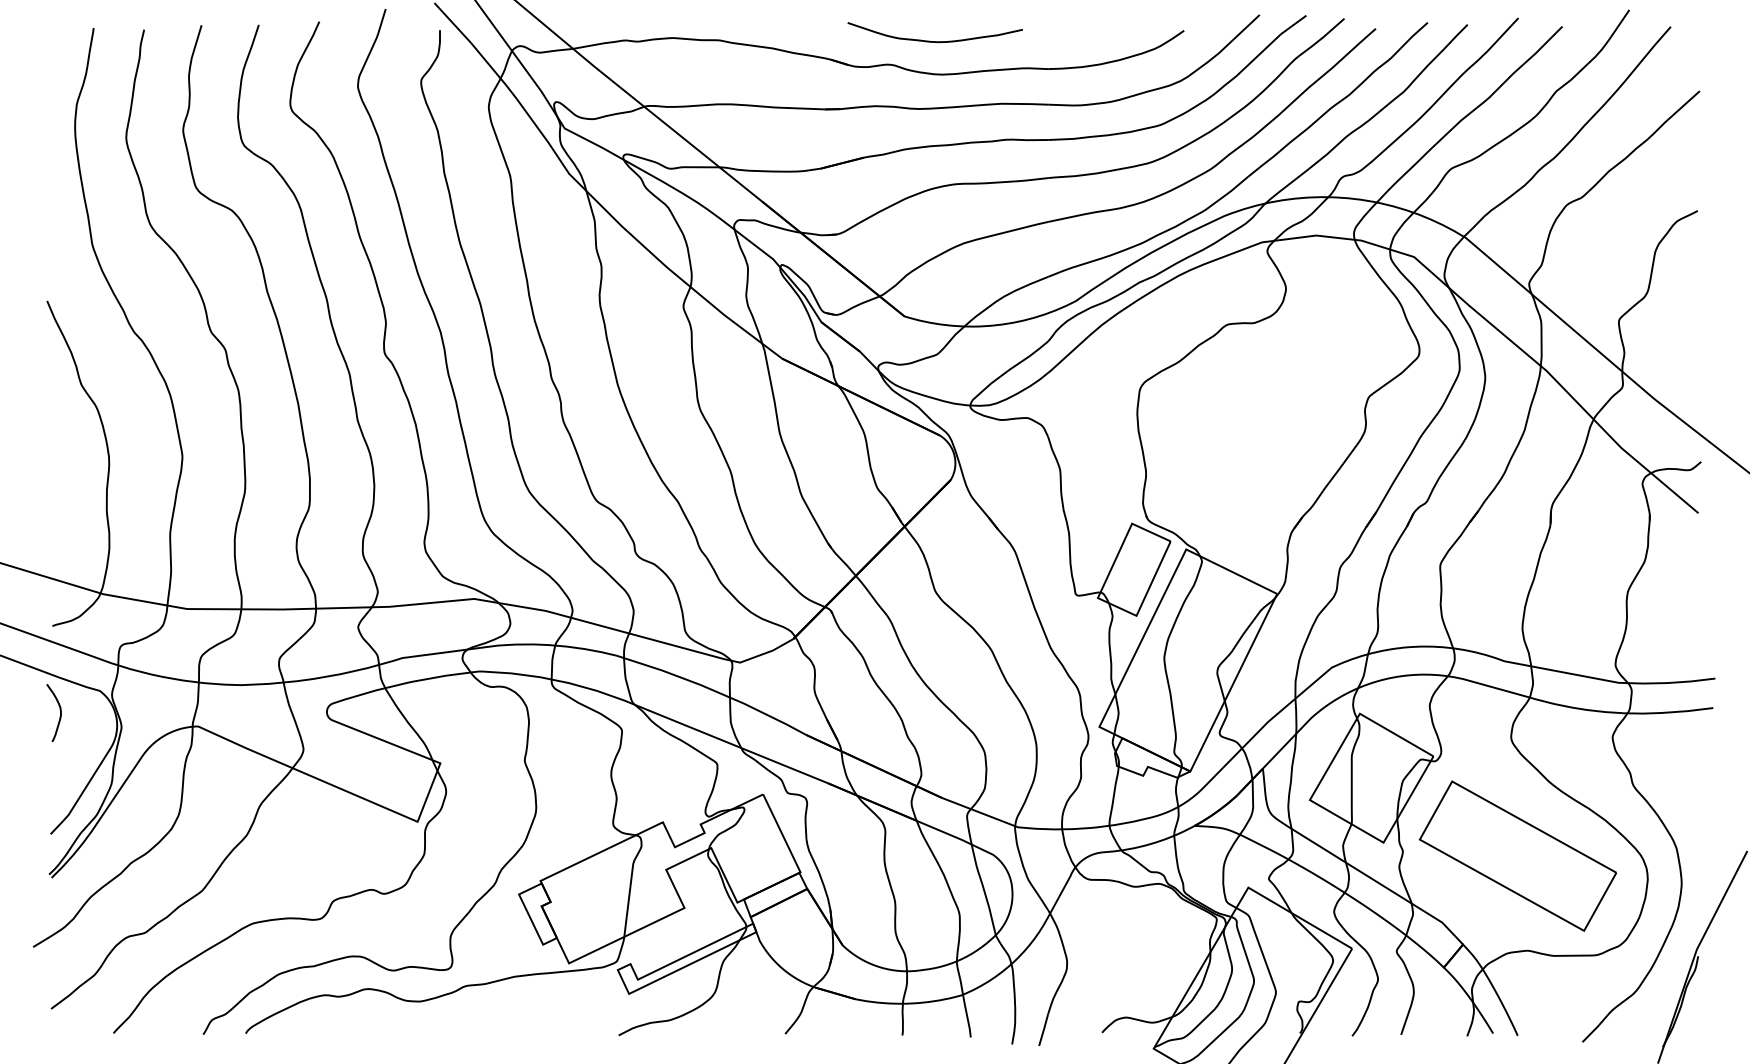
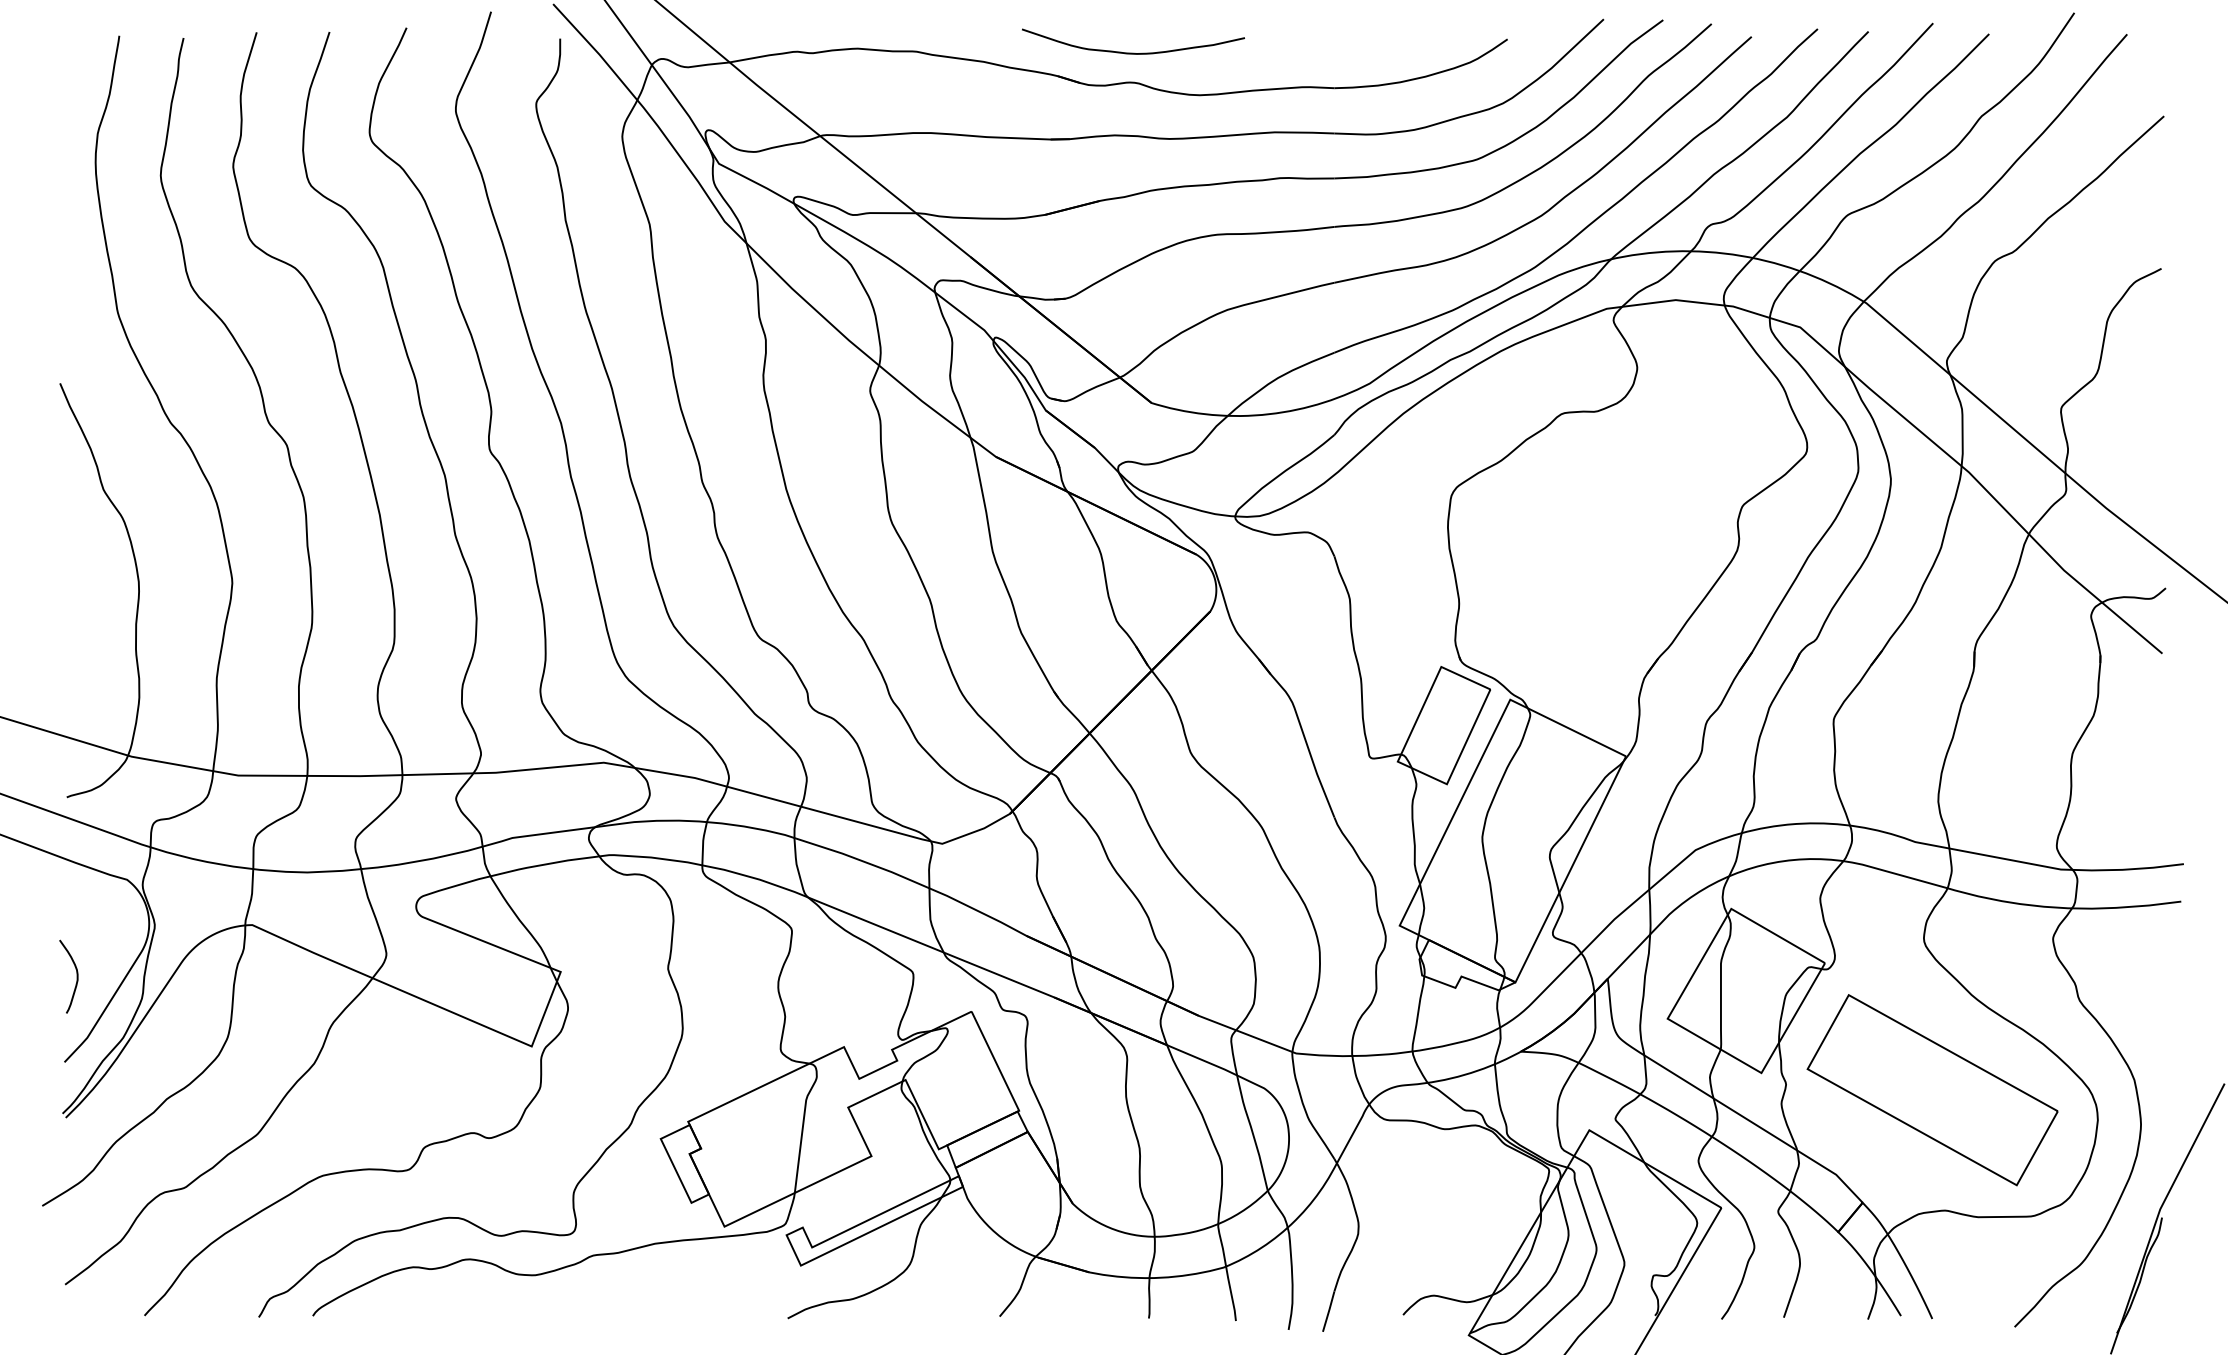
curve: (934, 41) -> (1132, 53), moved
curve: (59, 710) -> (75, 973), moved

